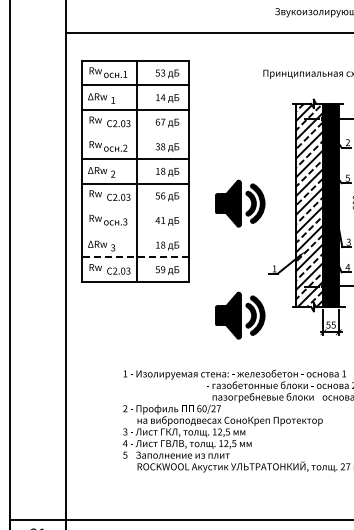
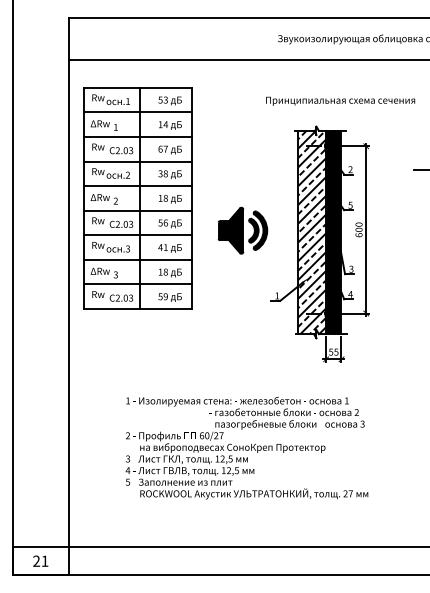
line: (134, 134) -> (137, 161), added
line: (134, 208) -> (137, 235), added
line: (134, 232) -> (137, 259), added
line: (134, 257) -> (137, 284), dashed -> solid
part: (239, 315) -> (242, 342), removed

